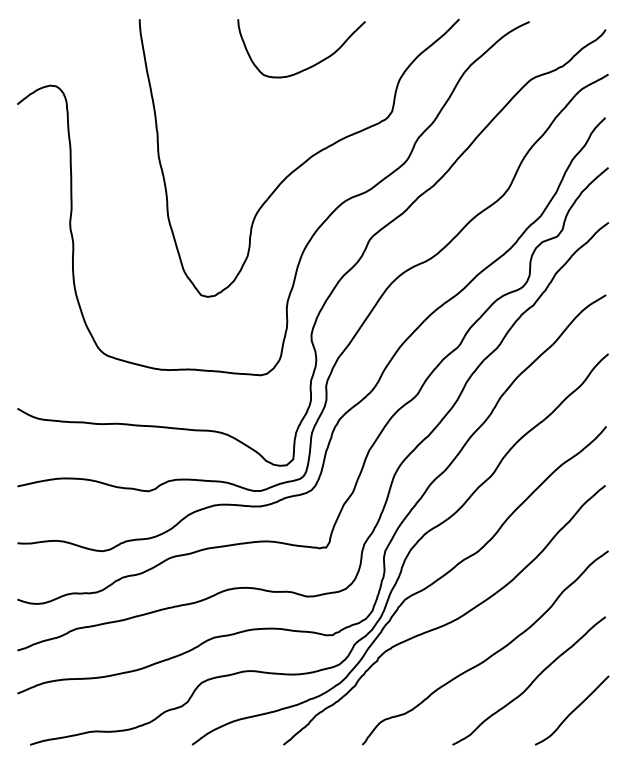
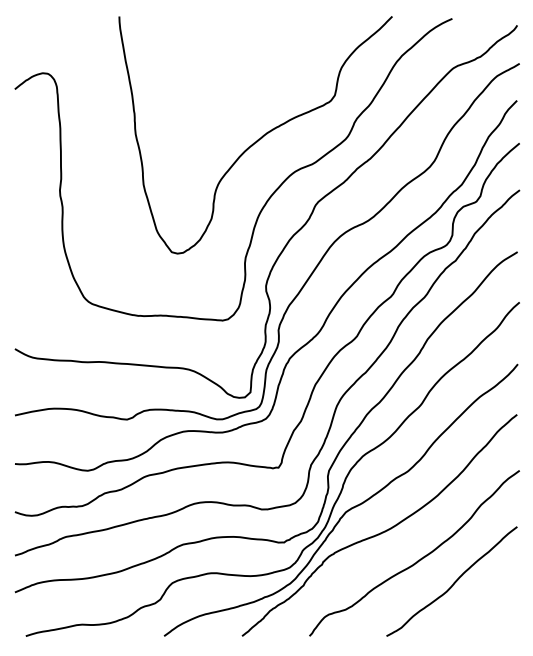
curve: (309, 66) -> (264, 56), removed
curve: (572, 710) -> (488, 606), removed

